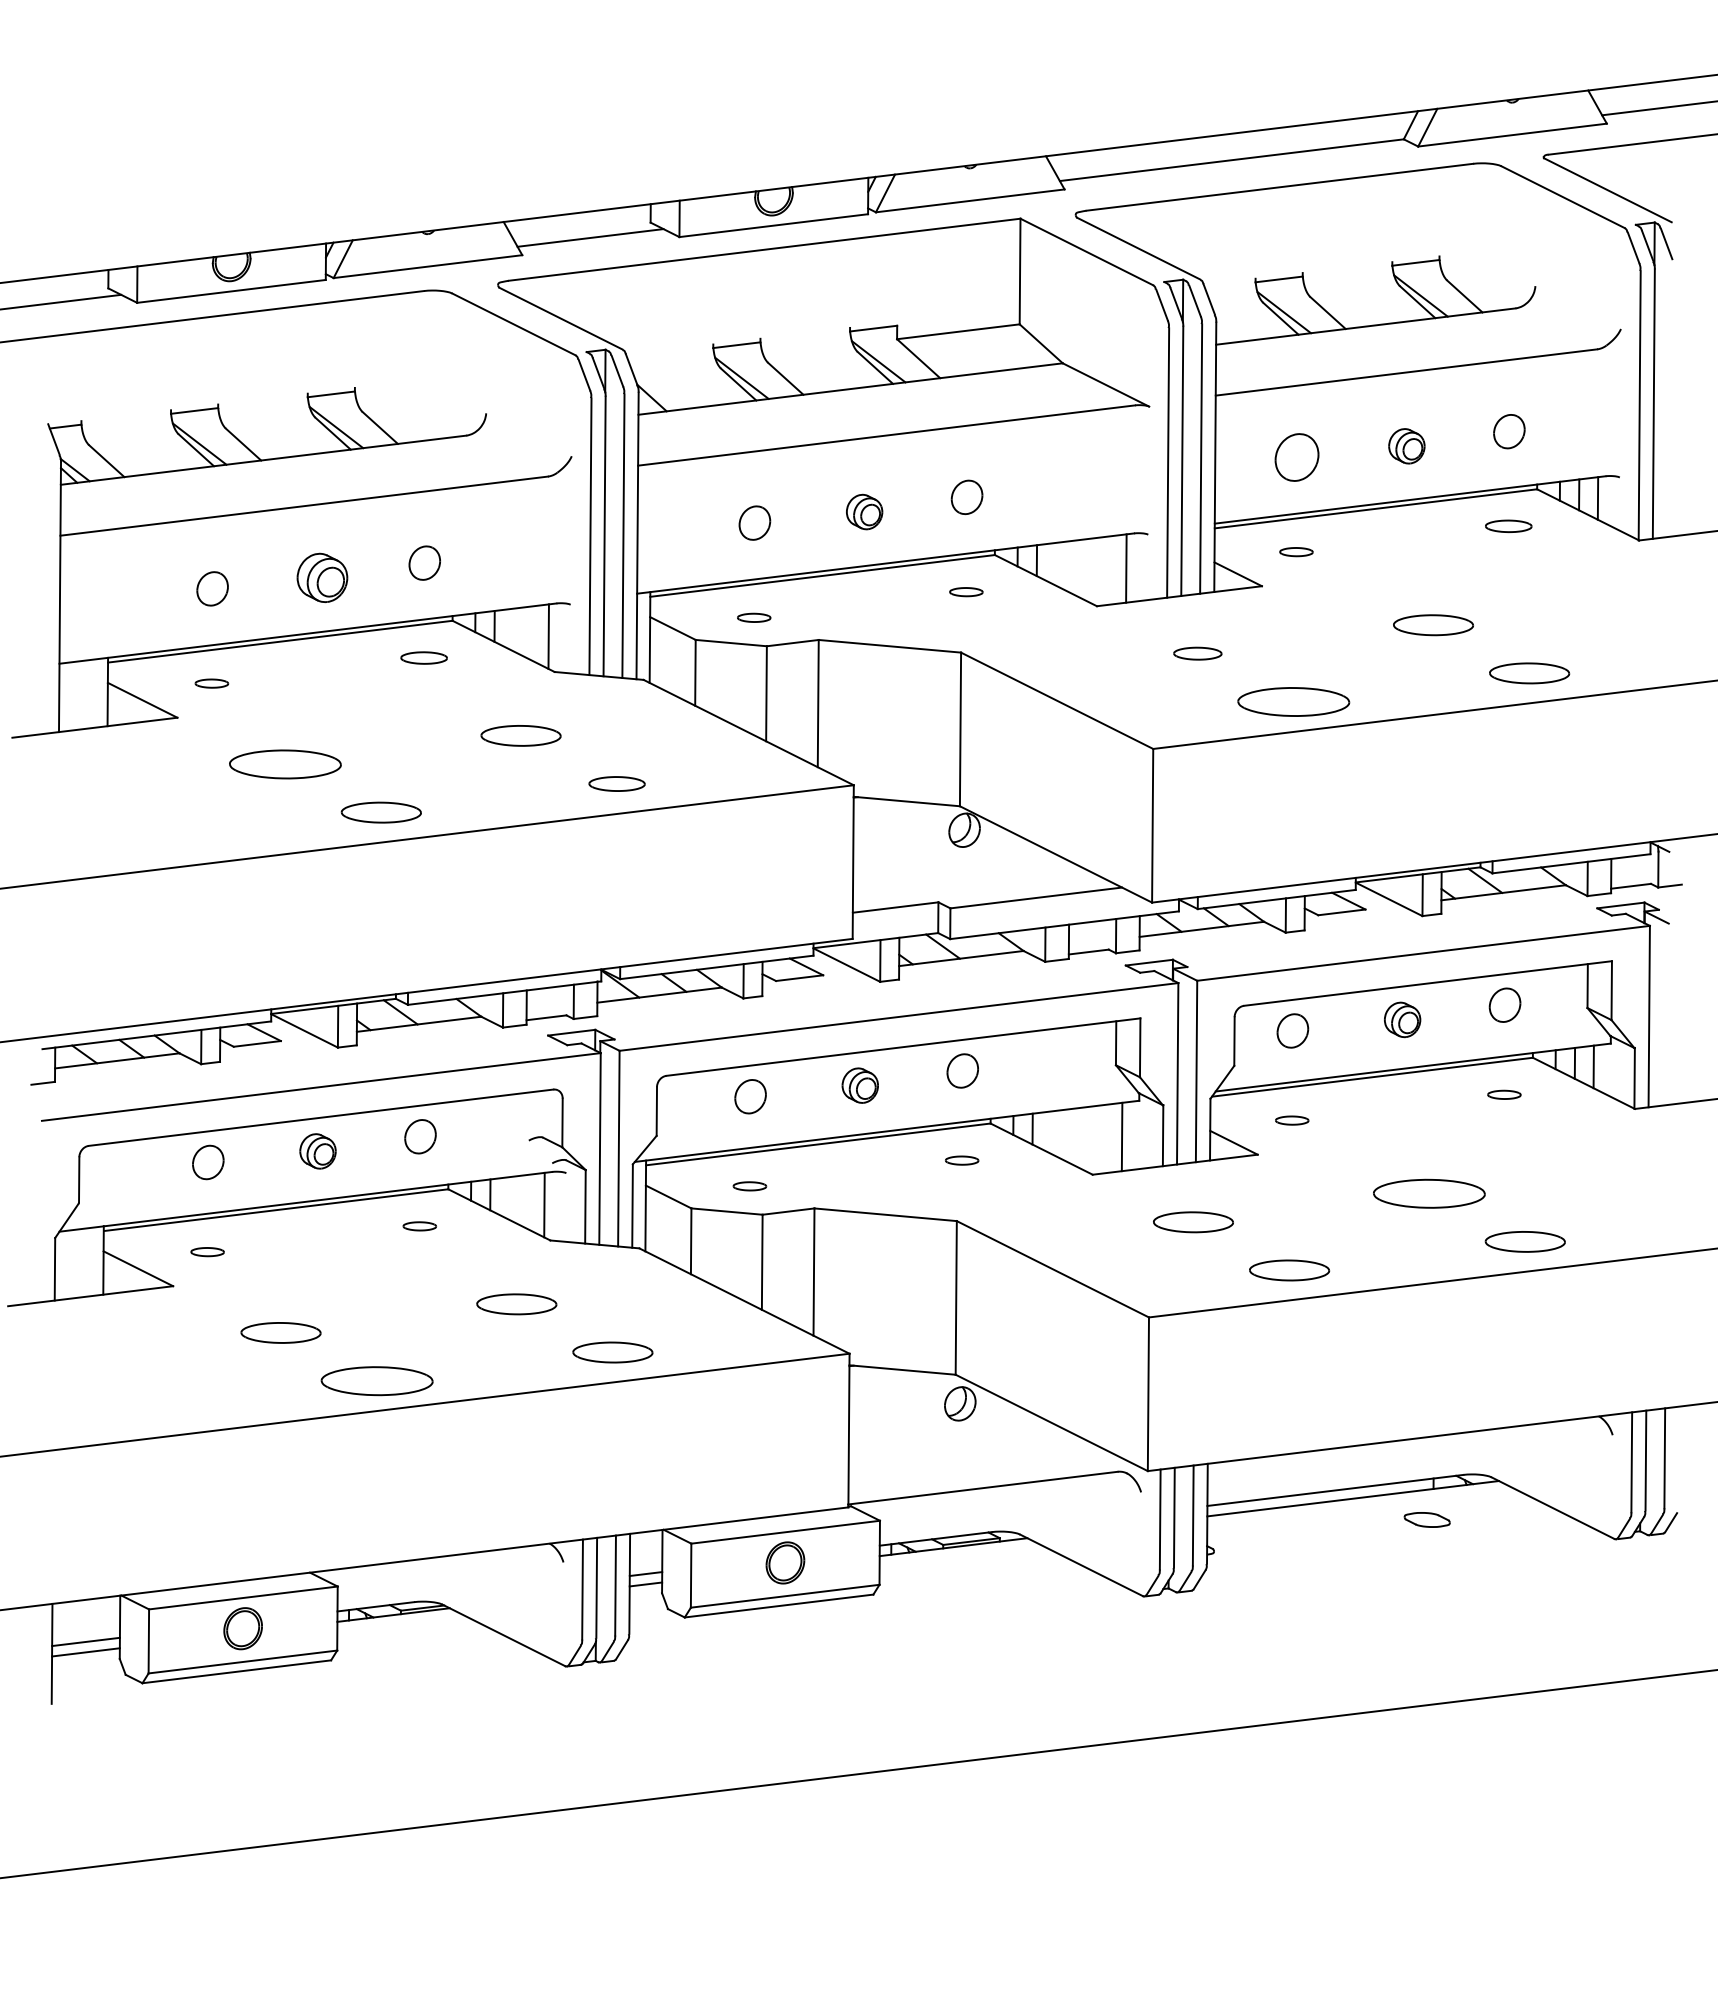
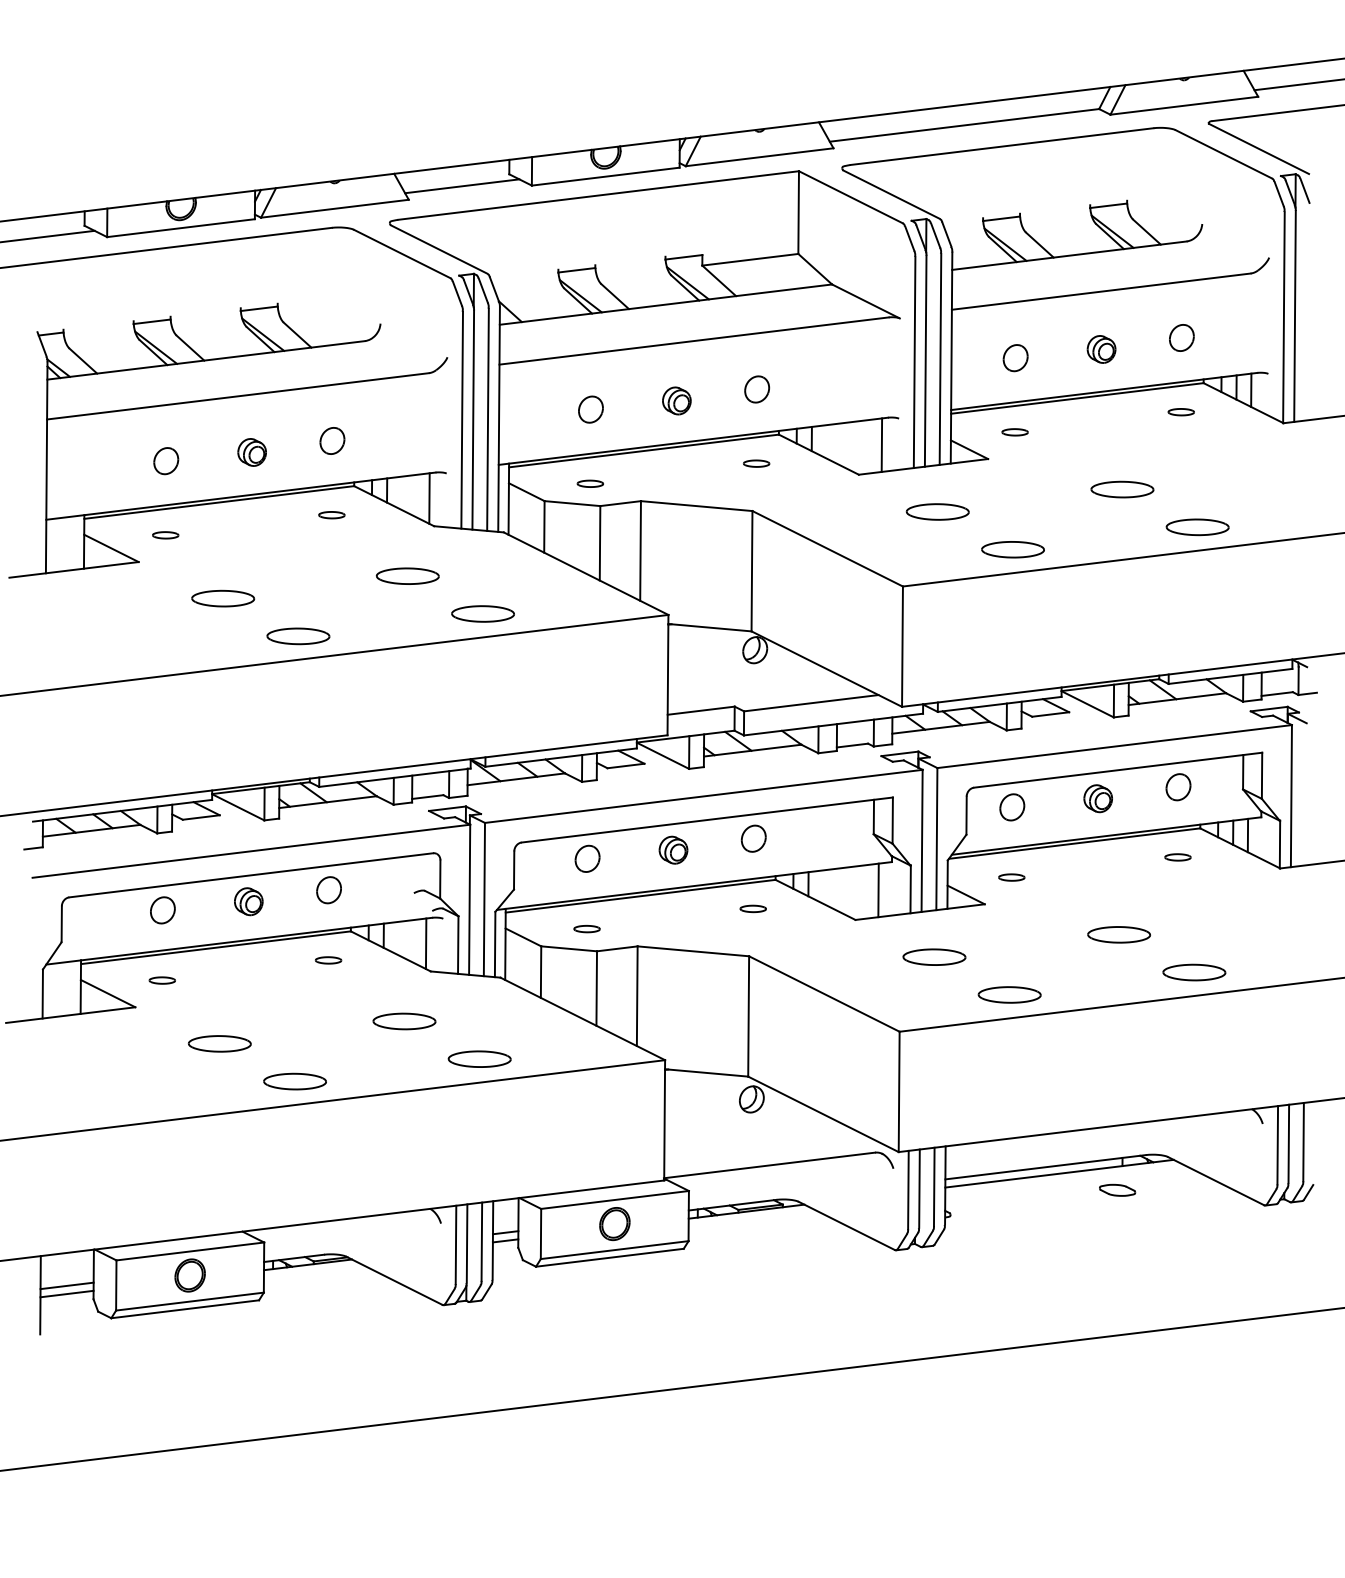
part: (1297, 456) -> (1015, 357), size x0.71
part: (1508, 526) -> (1181, 412), size x0.71
part: (321, 577) -> (251, 452), size x0.71
part: (1197, 653) -> (937, 511), size x1.67
part: (423, 657) -> (331, 514), size x0.71
part: (1293, 701) -> (1012, 549), size x0.71
part: (284, 764) -> (222, 598), size x0.71
part: (616, 783) -> (482, 613), size x1.43
part: (1428, 1193) -> (1118, 934), size x0.71
part: (376, 1380) -> (294, 1081), size x0.71

